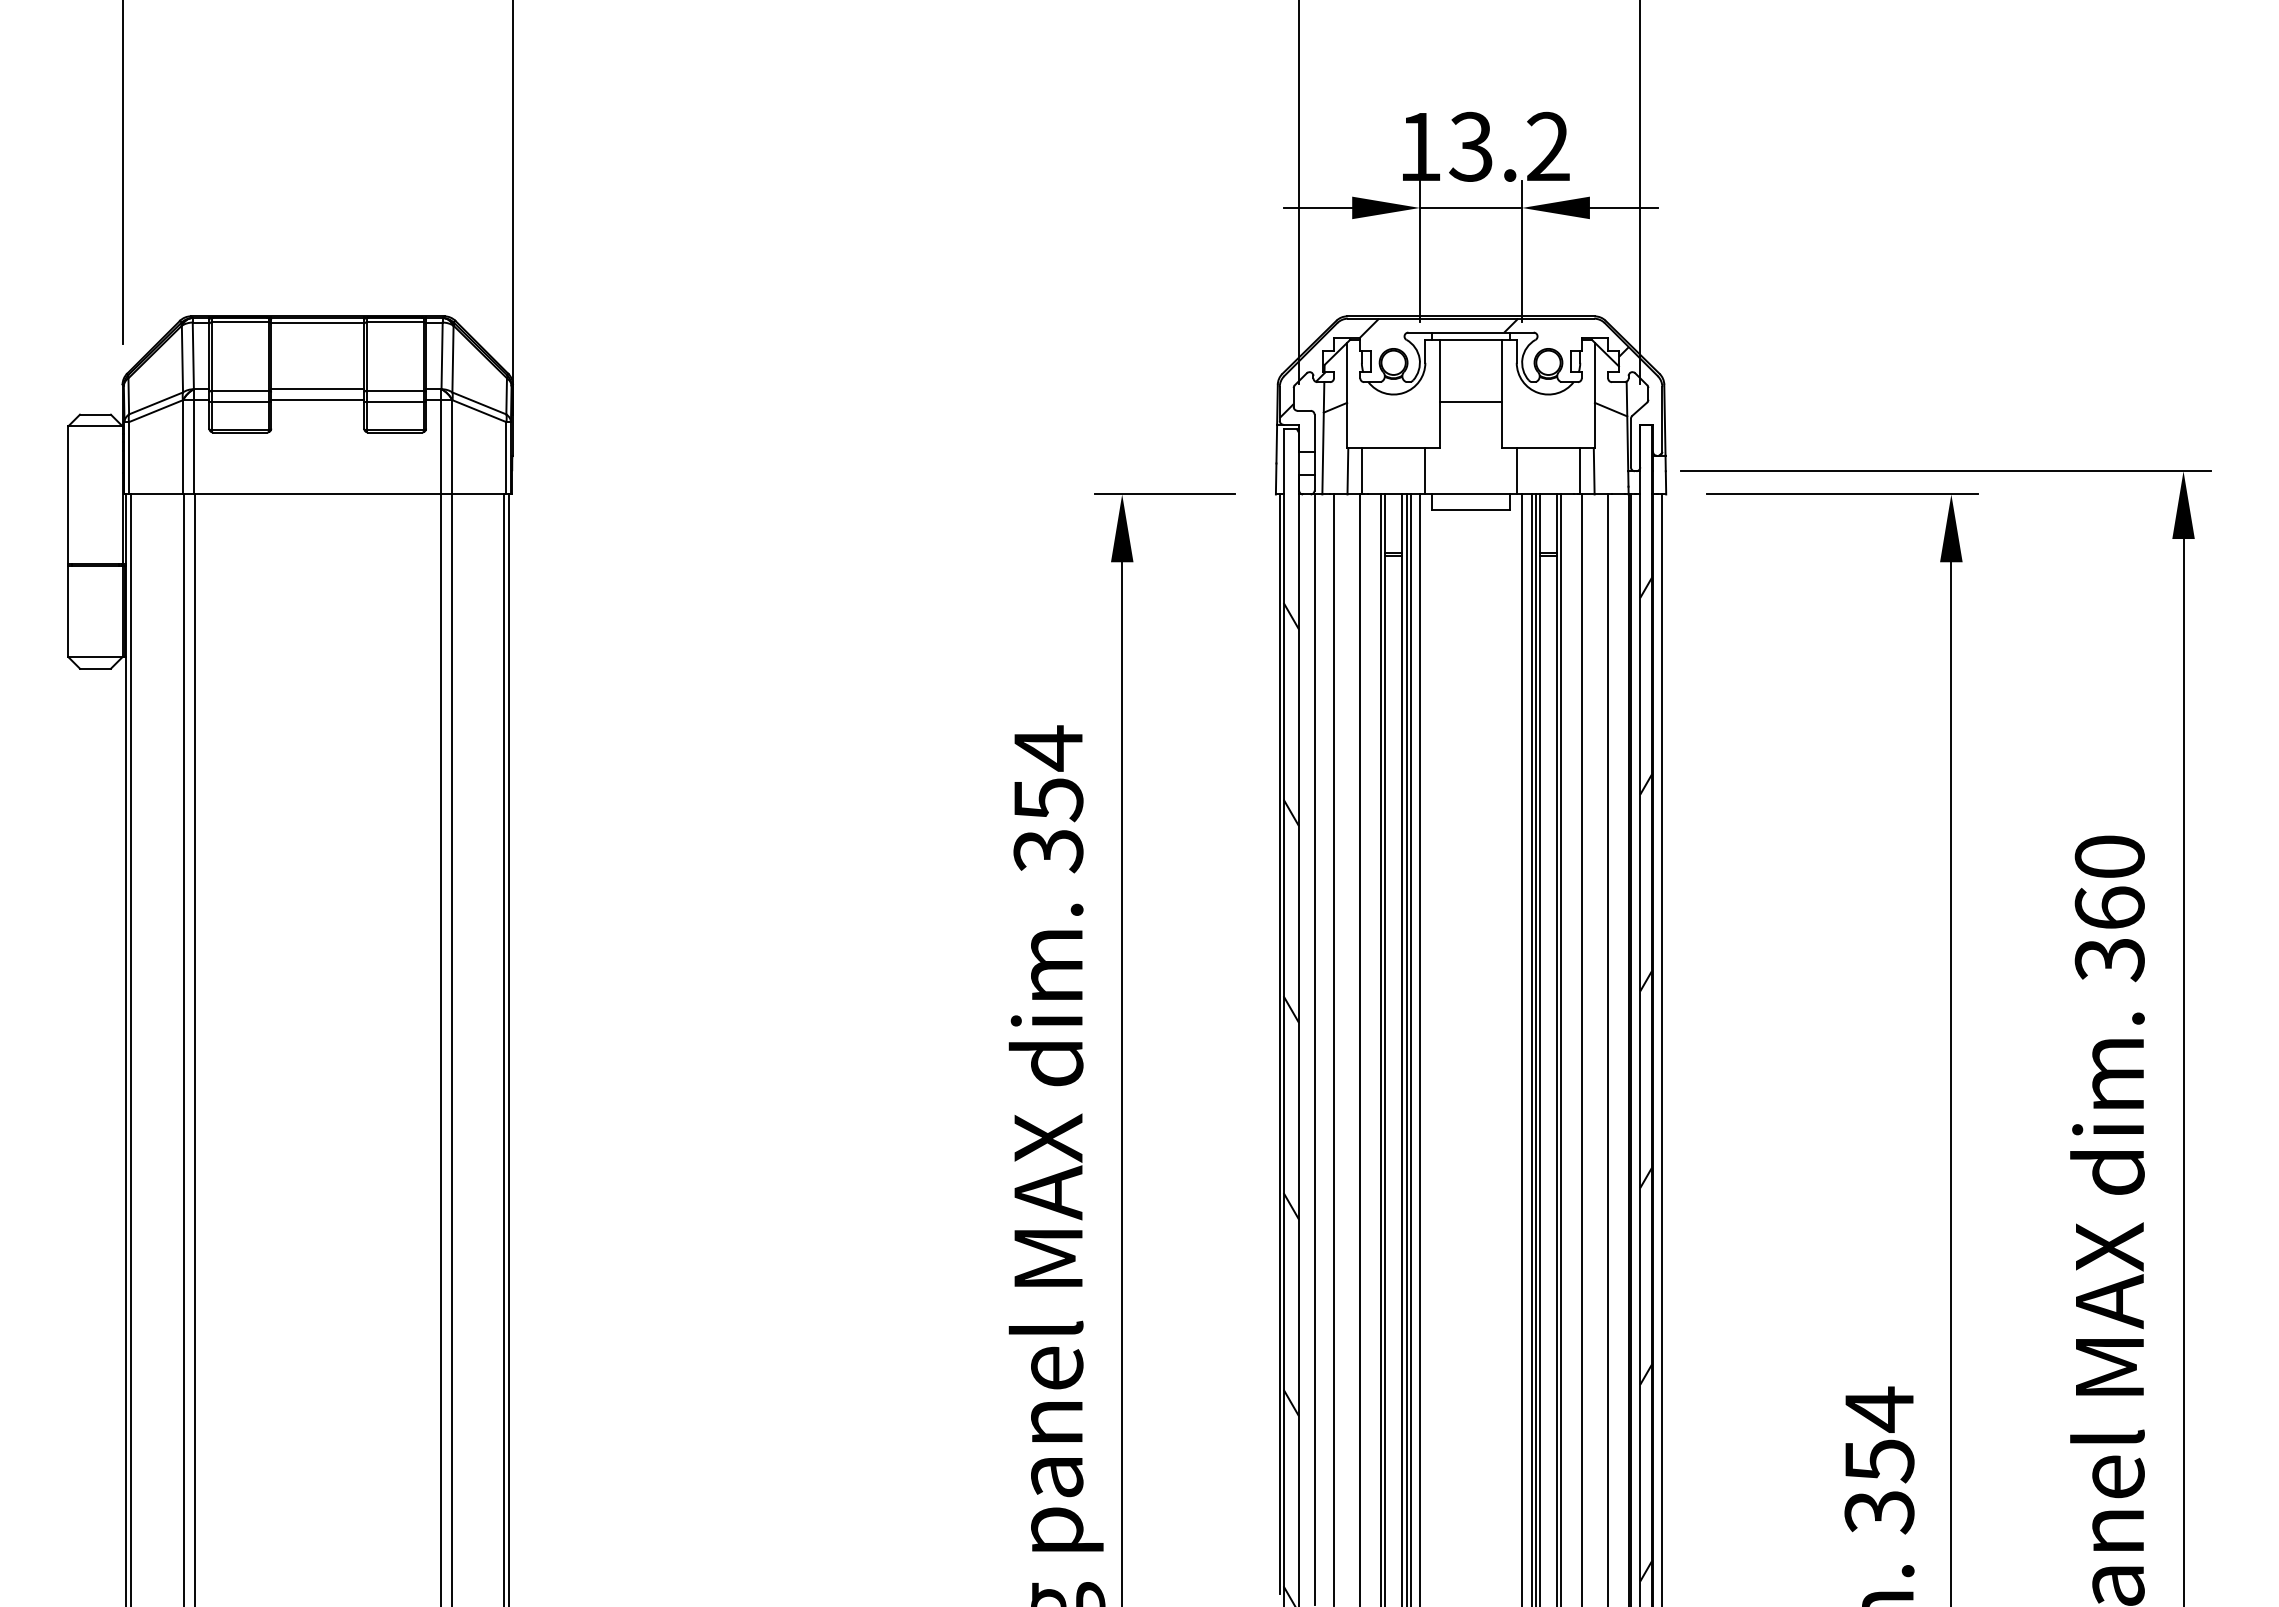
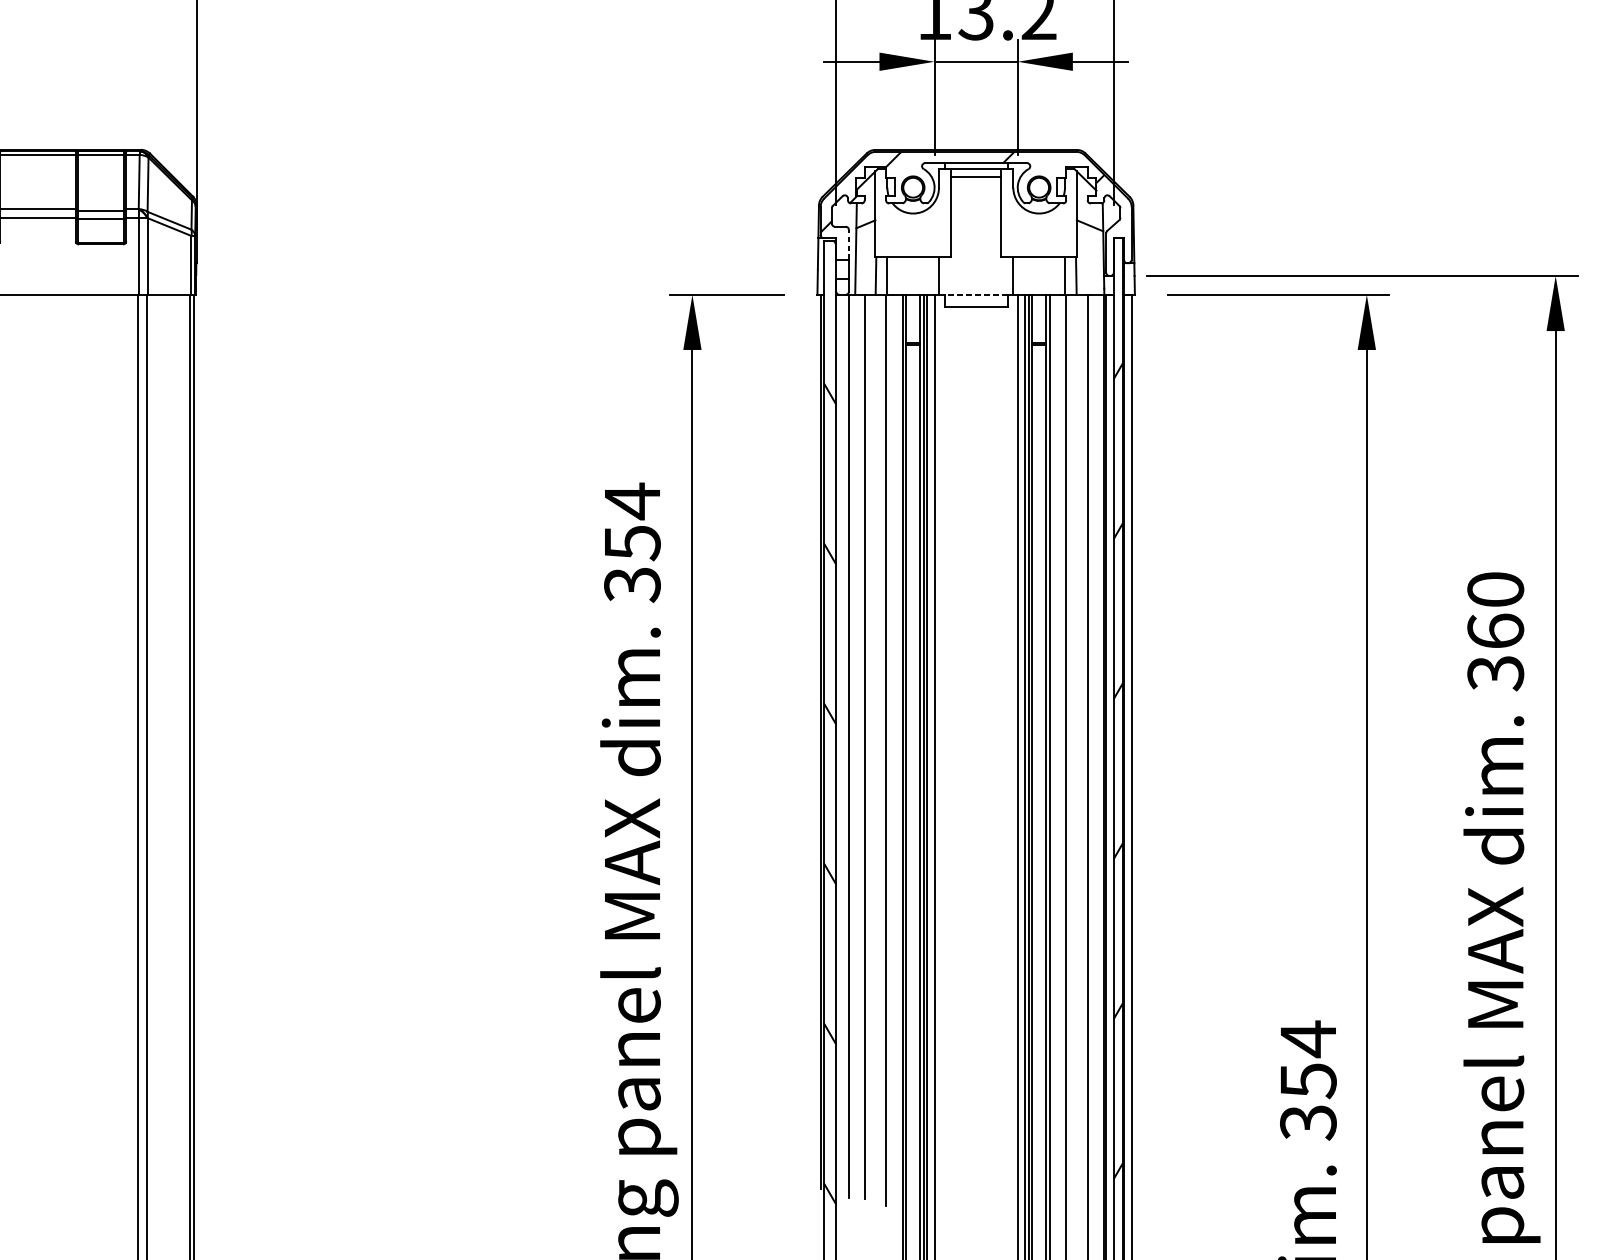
line: (1471, 401) -> (976, 176), moved
line: (1314, 433) -> (848, 245), solid -> dashed
line: (1471, 494) -> (976, 294), solid -> dashed

